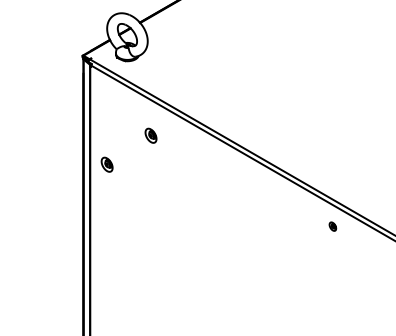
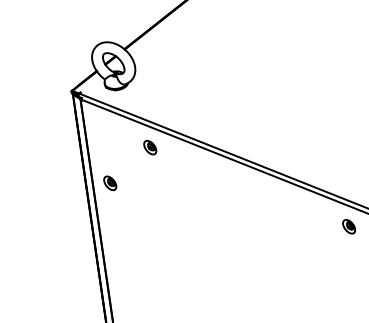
part: (150, 135) -> (149, 147), moved
part: (106, 164) -> (109, 183), moved
part: (332, 226) -> (348, 226), size x1.67

